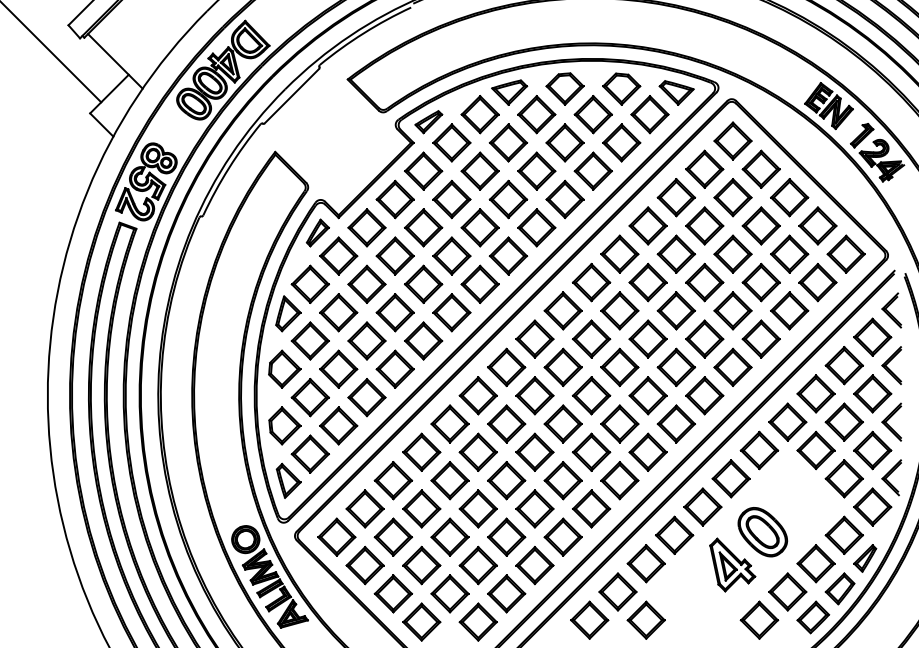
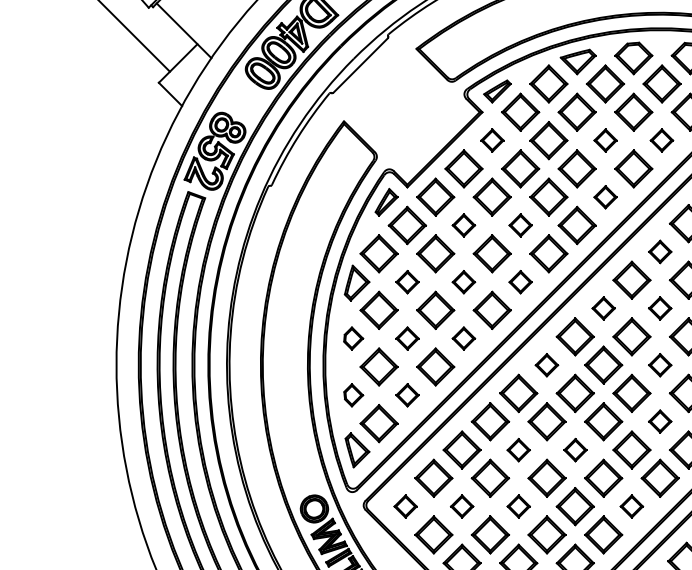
part: (423, 170) -> (492, 139), size x0.6
part: (536, 170) -> (605, 139), size x0.6
part: (592, 170) -> (661, 139), size x0.6
part: (536, 227) -> (605, 196), size x0.6
part: (394, 255) -> (463, 224), size x0.6
part: (451, 255) -> (520, 224), size x0.6
part: (591, 282) -> (660, 251), size x0.6
part: (338, 312) -> (407, 281), size x0.6
part: (394, 312) -> (463, 281), size x0.6
part: (451, 312) -> (520, 281), size x0.6
part: (534, 338) -> (603, 307), size x0.6
part: (591, 338) -> (660, 307), size x0.6
part: (284, 368) -> (353, 337), size x0.6
part: (338, 368) -> (407, 337), size x0.6
part: (394, 368) -> (463, 337), size x0.6
part: (477, 395) -> (546, 364), size x0.6
part: (591, 395) -> (660, 364), size x0.6
part: (284, 425) -> (353, 394), size x0.6
part: (338, 425) -> (407, 394), size x0.6
part: (591, 451) -> (660, 420), size x0.6
part: (449, 480) -> (518, 449), size x0.6
part: (506, 480) -> (575, 449), size x0.6
part: (336, 536) -> (405, 505), size x0.6
part: (393, 536) -> (462, 505), size x0.6
part: (449, 536) -> (518, 505), size x0.6
part: (562, 536) -> (631, 505), size x0.6

